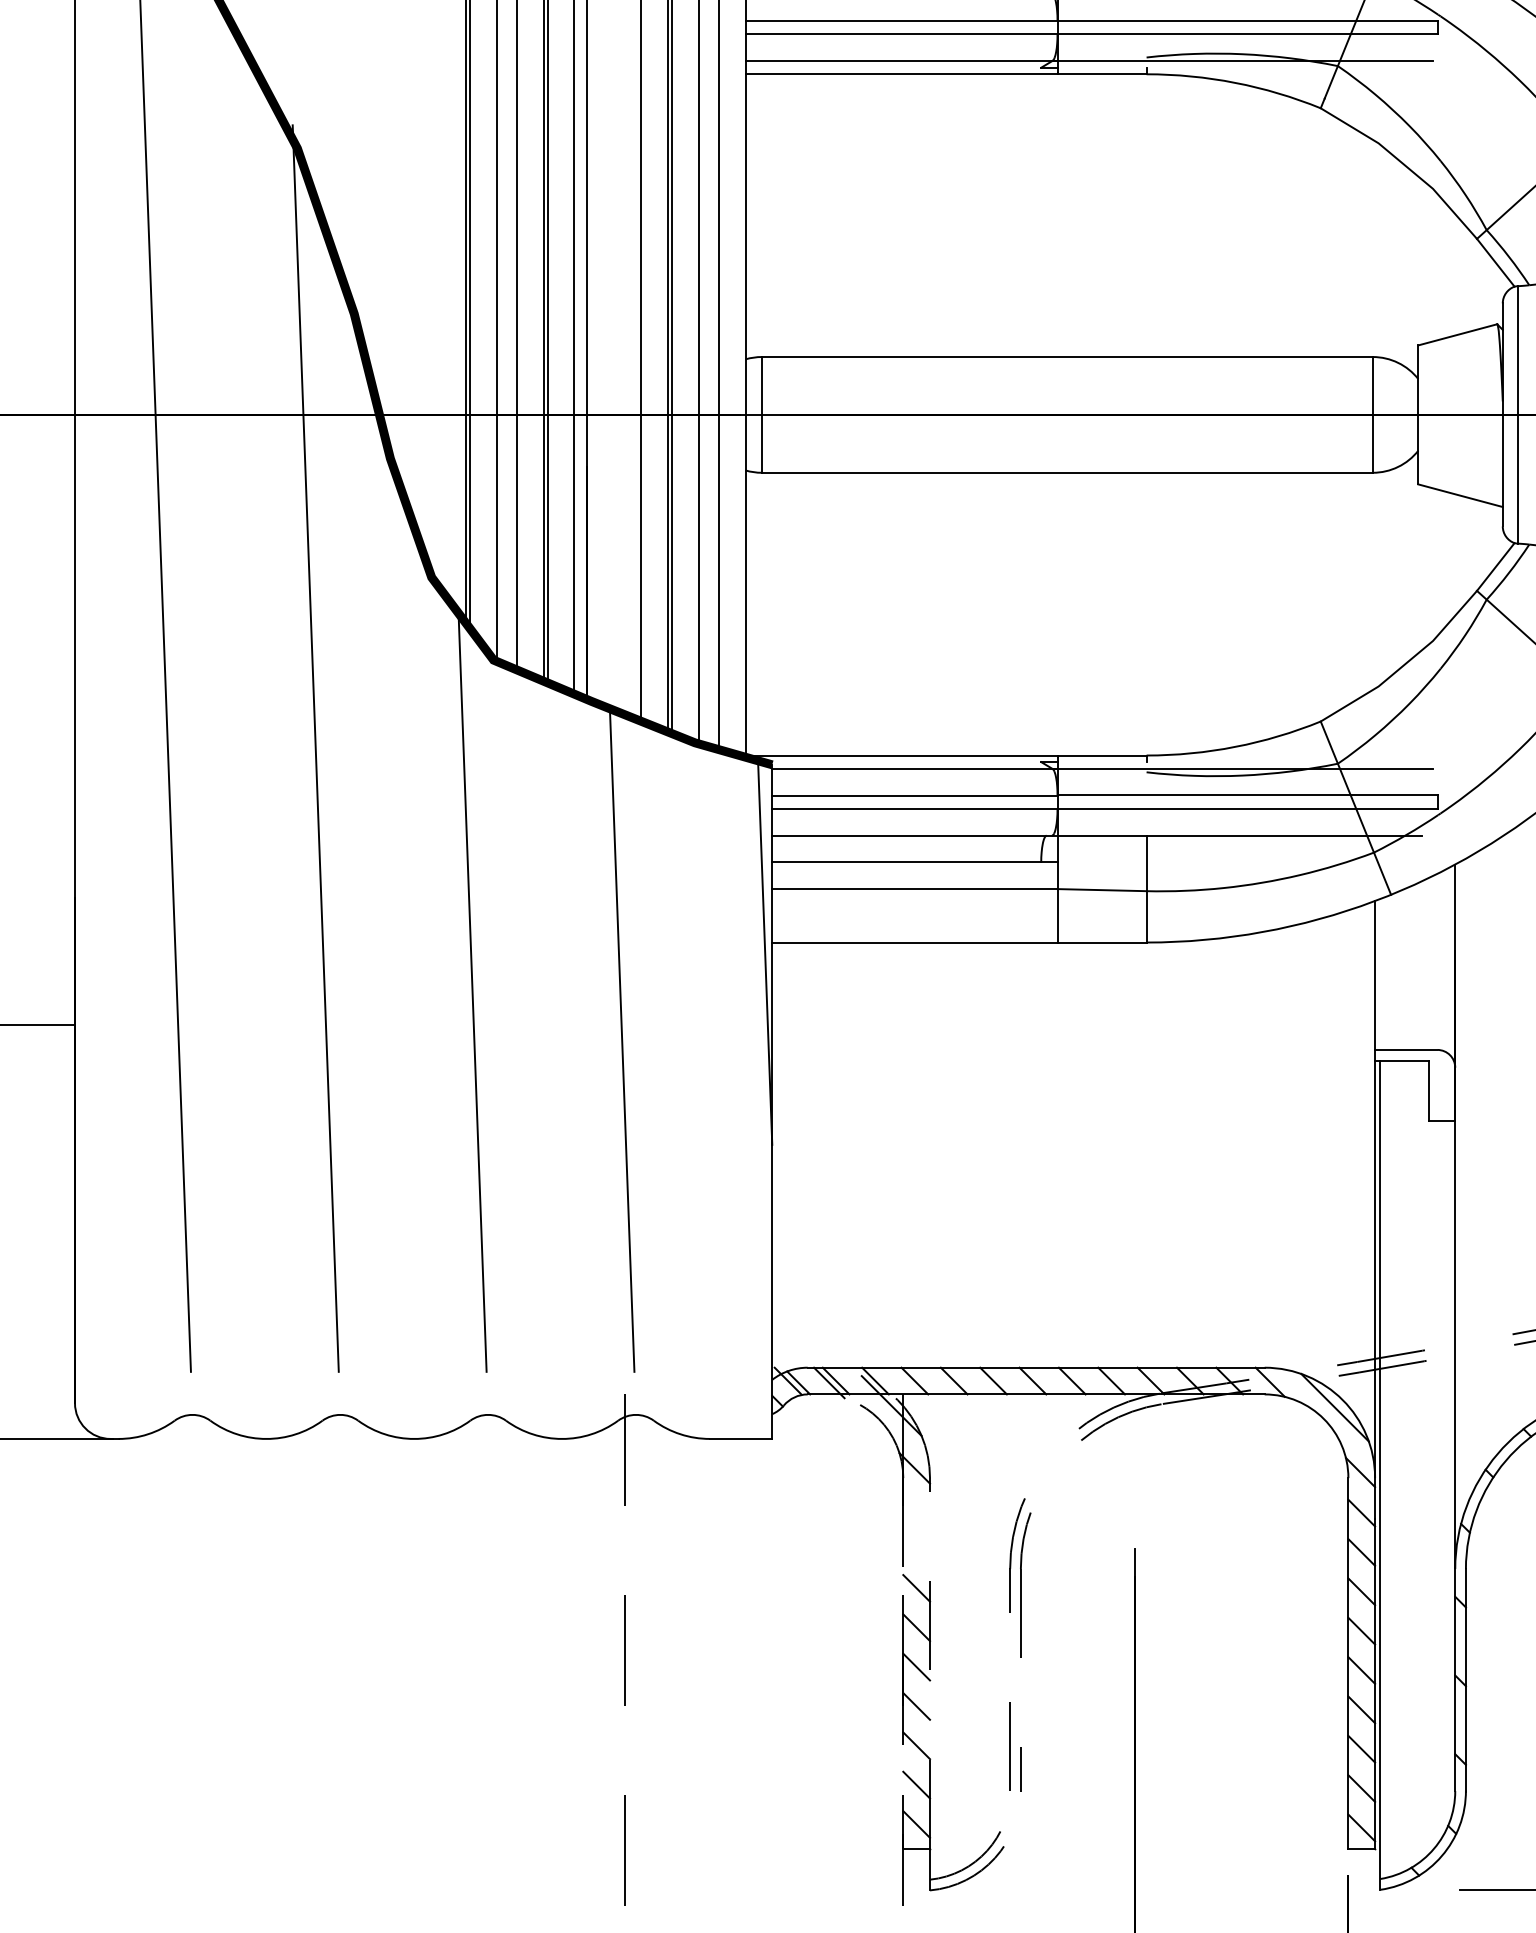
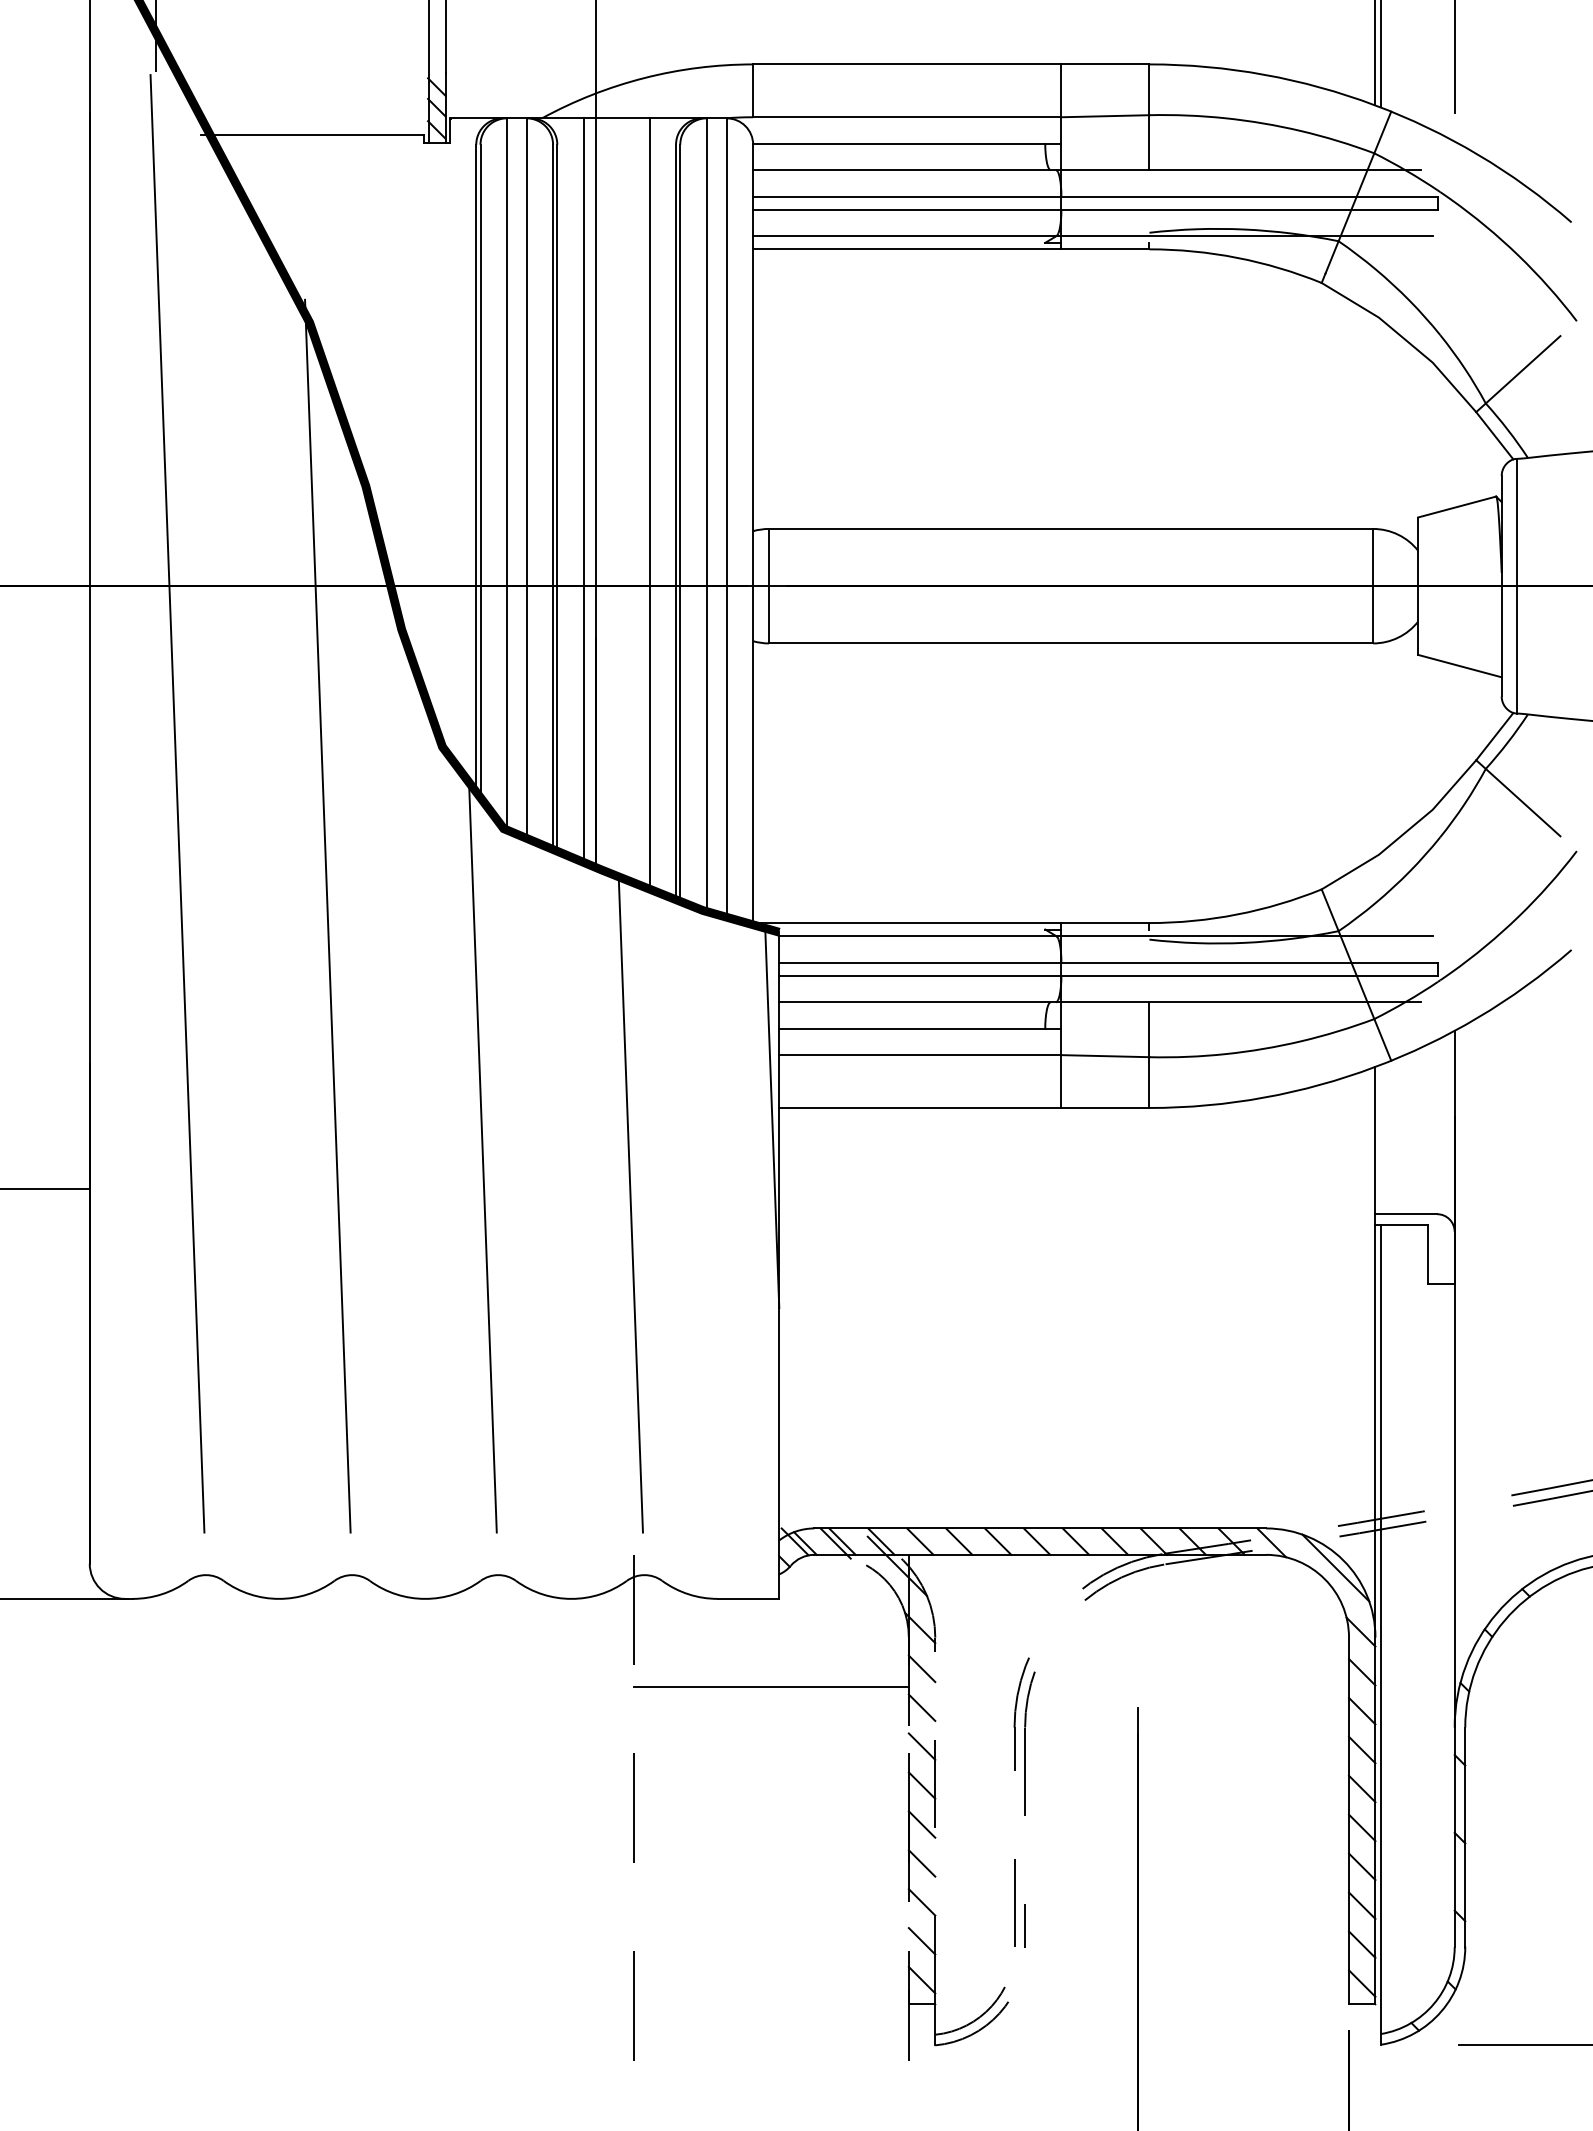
line: (916, 1509) -> (921, 1668), added
line: (764, 1527) -> (771, 1686), added
line: (916, 1548) -> (921, 1707), added

